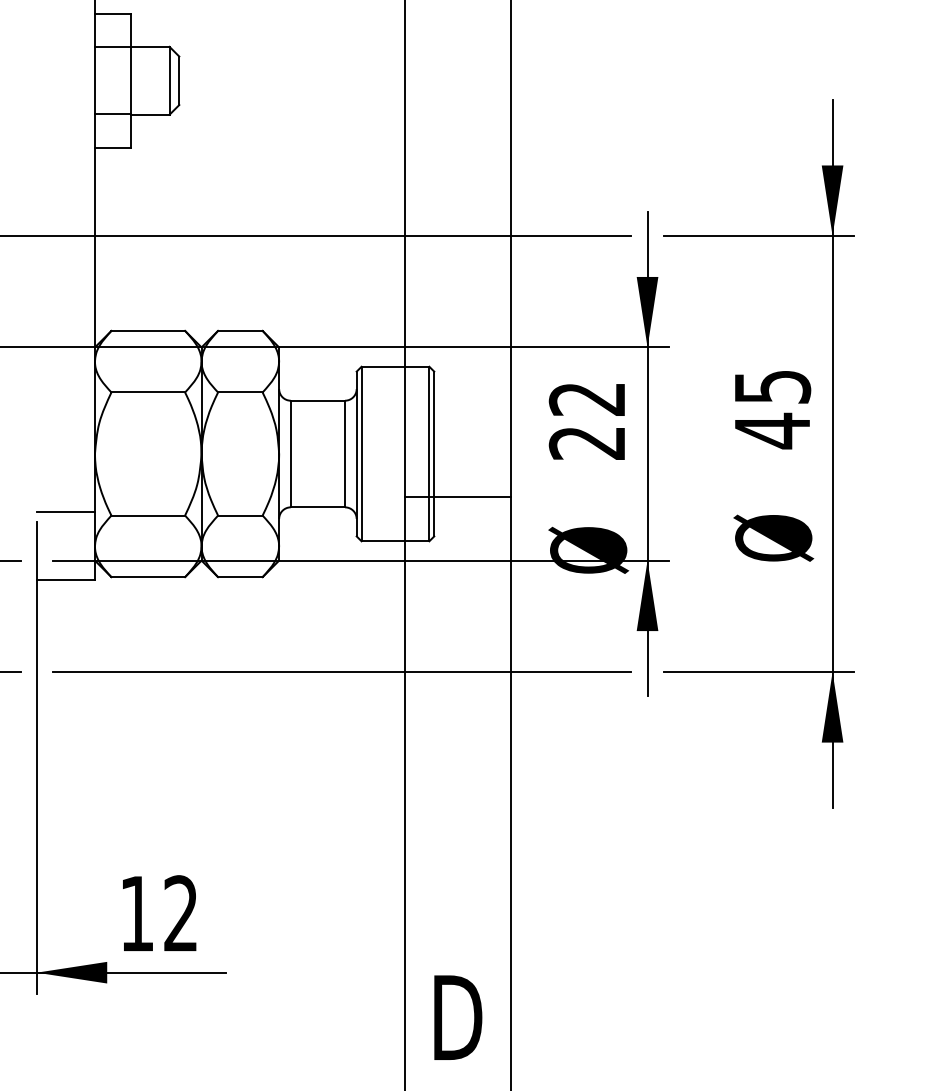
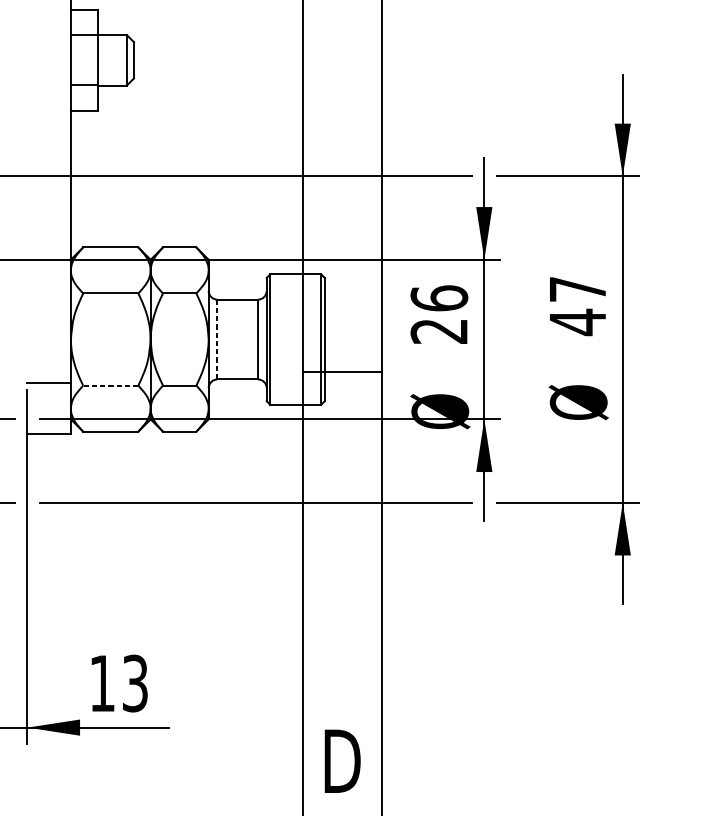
text: (773, 386) -> (578, 289), 45 -> 47
text: (587, 398) -> (439, 298), 22 -> 26
line: (290, 454) -> (217, 339), solid -> dashed
line: (148, 515) -> (110, 385), solid -> dashed
text: (180, 913) -> (134, 683), 12 -> 13

